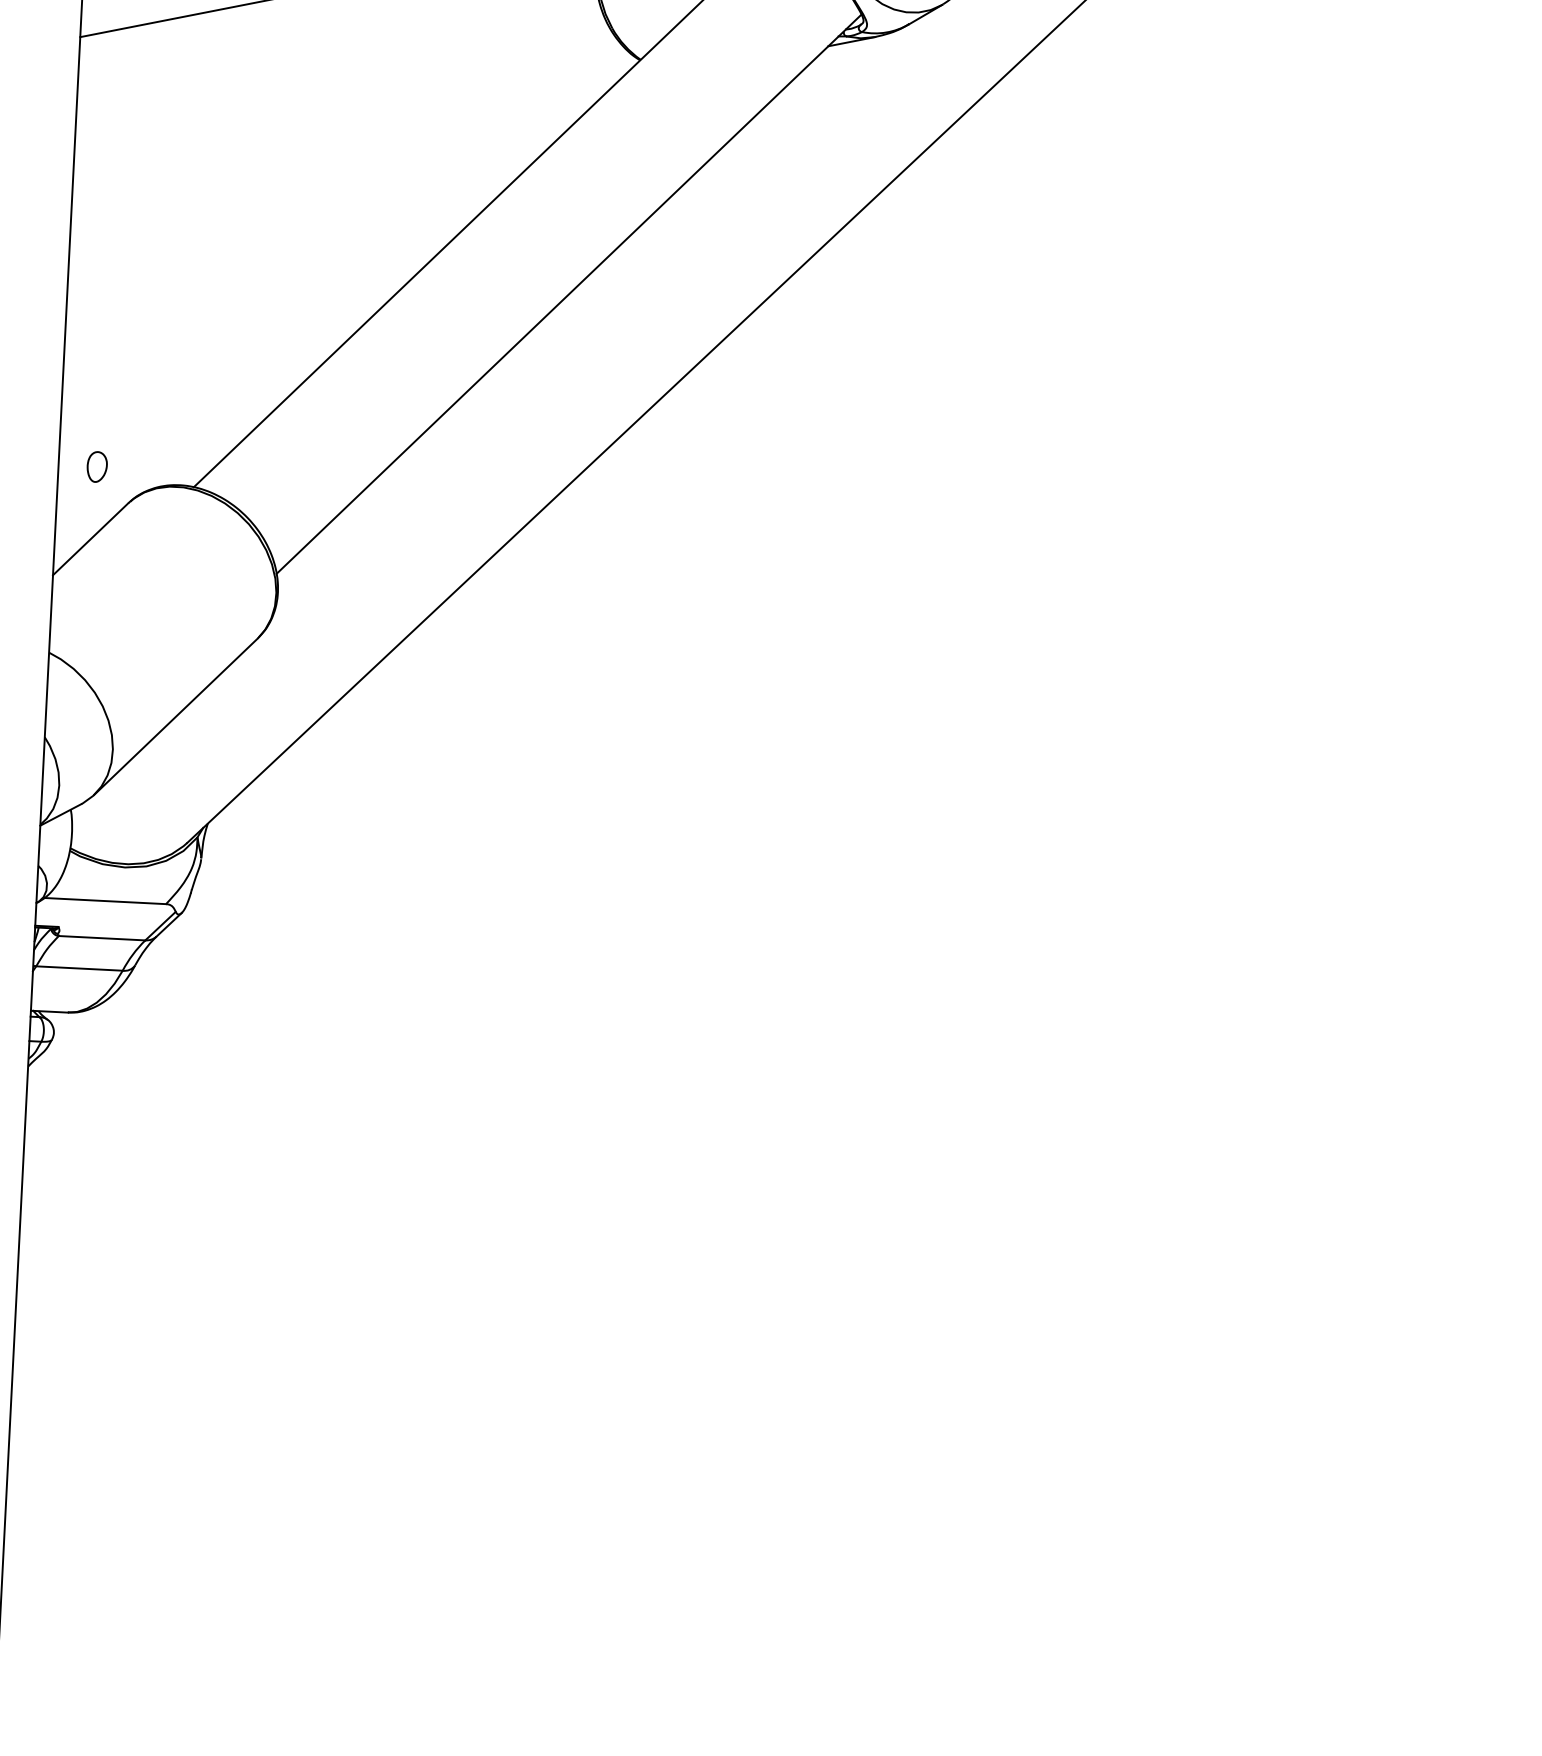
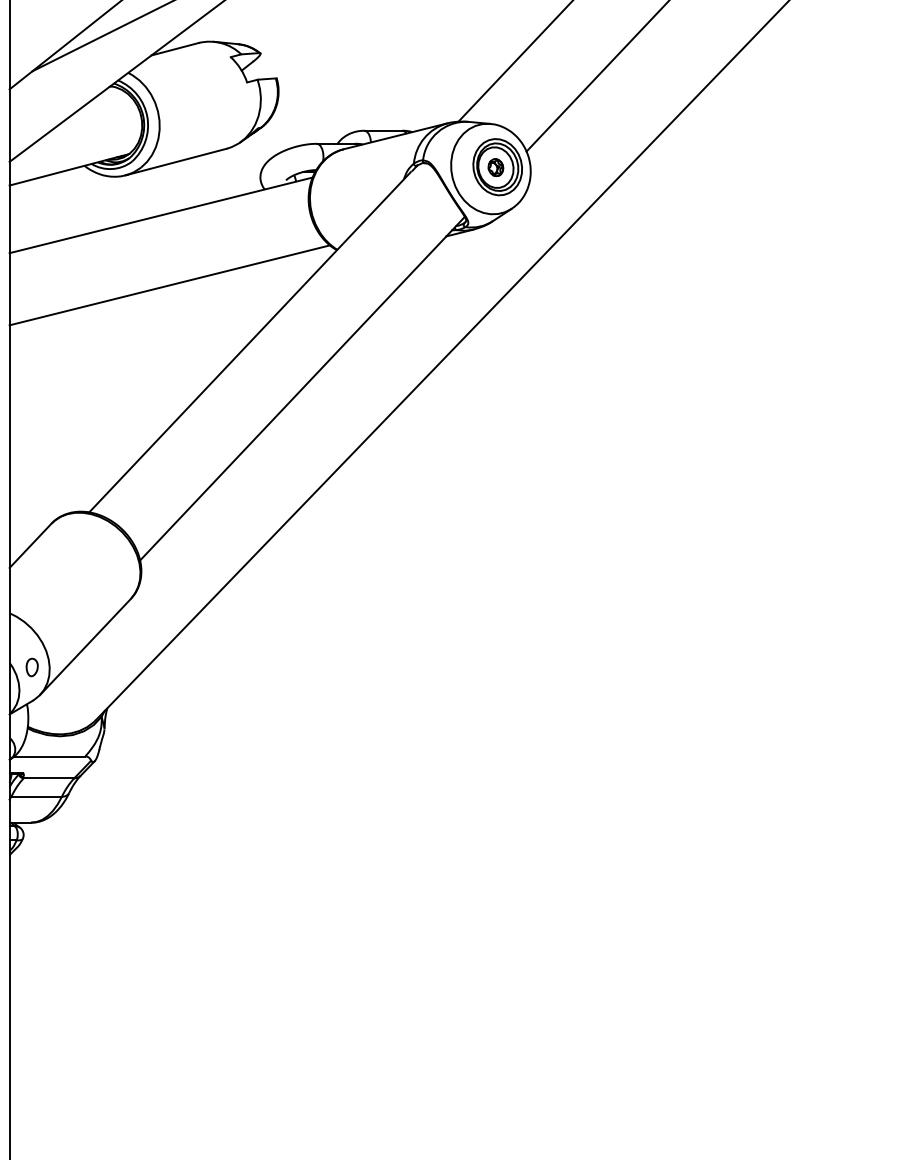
line: (350, 106) -> (169, 285), added
part: (95, 466) -> (31, 667), moved

